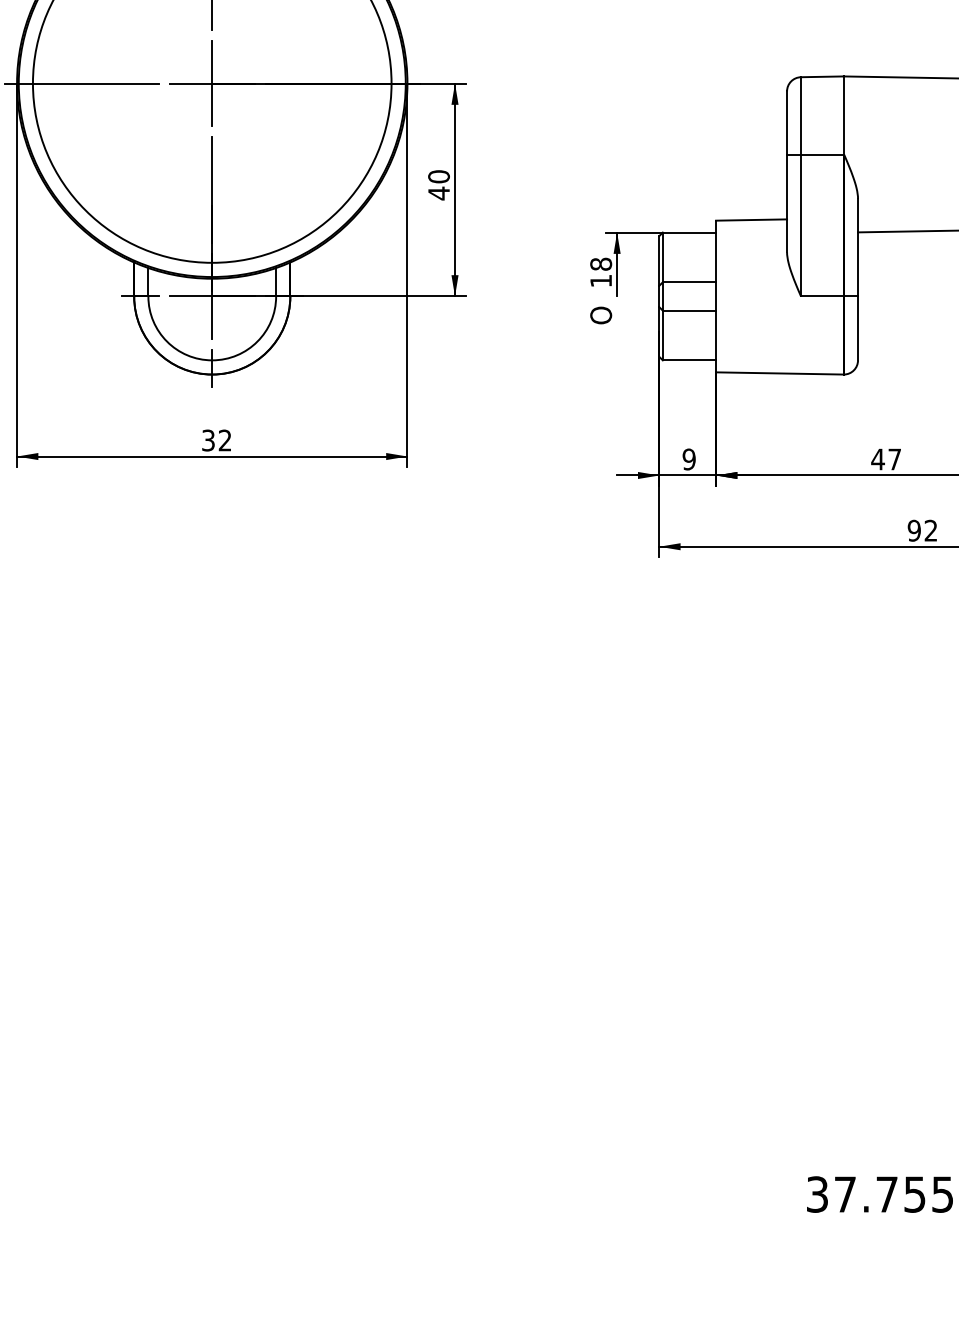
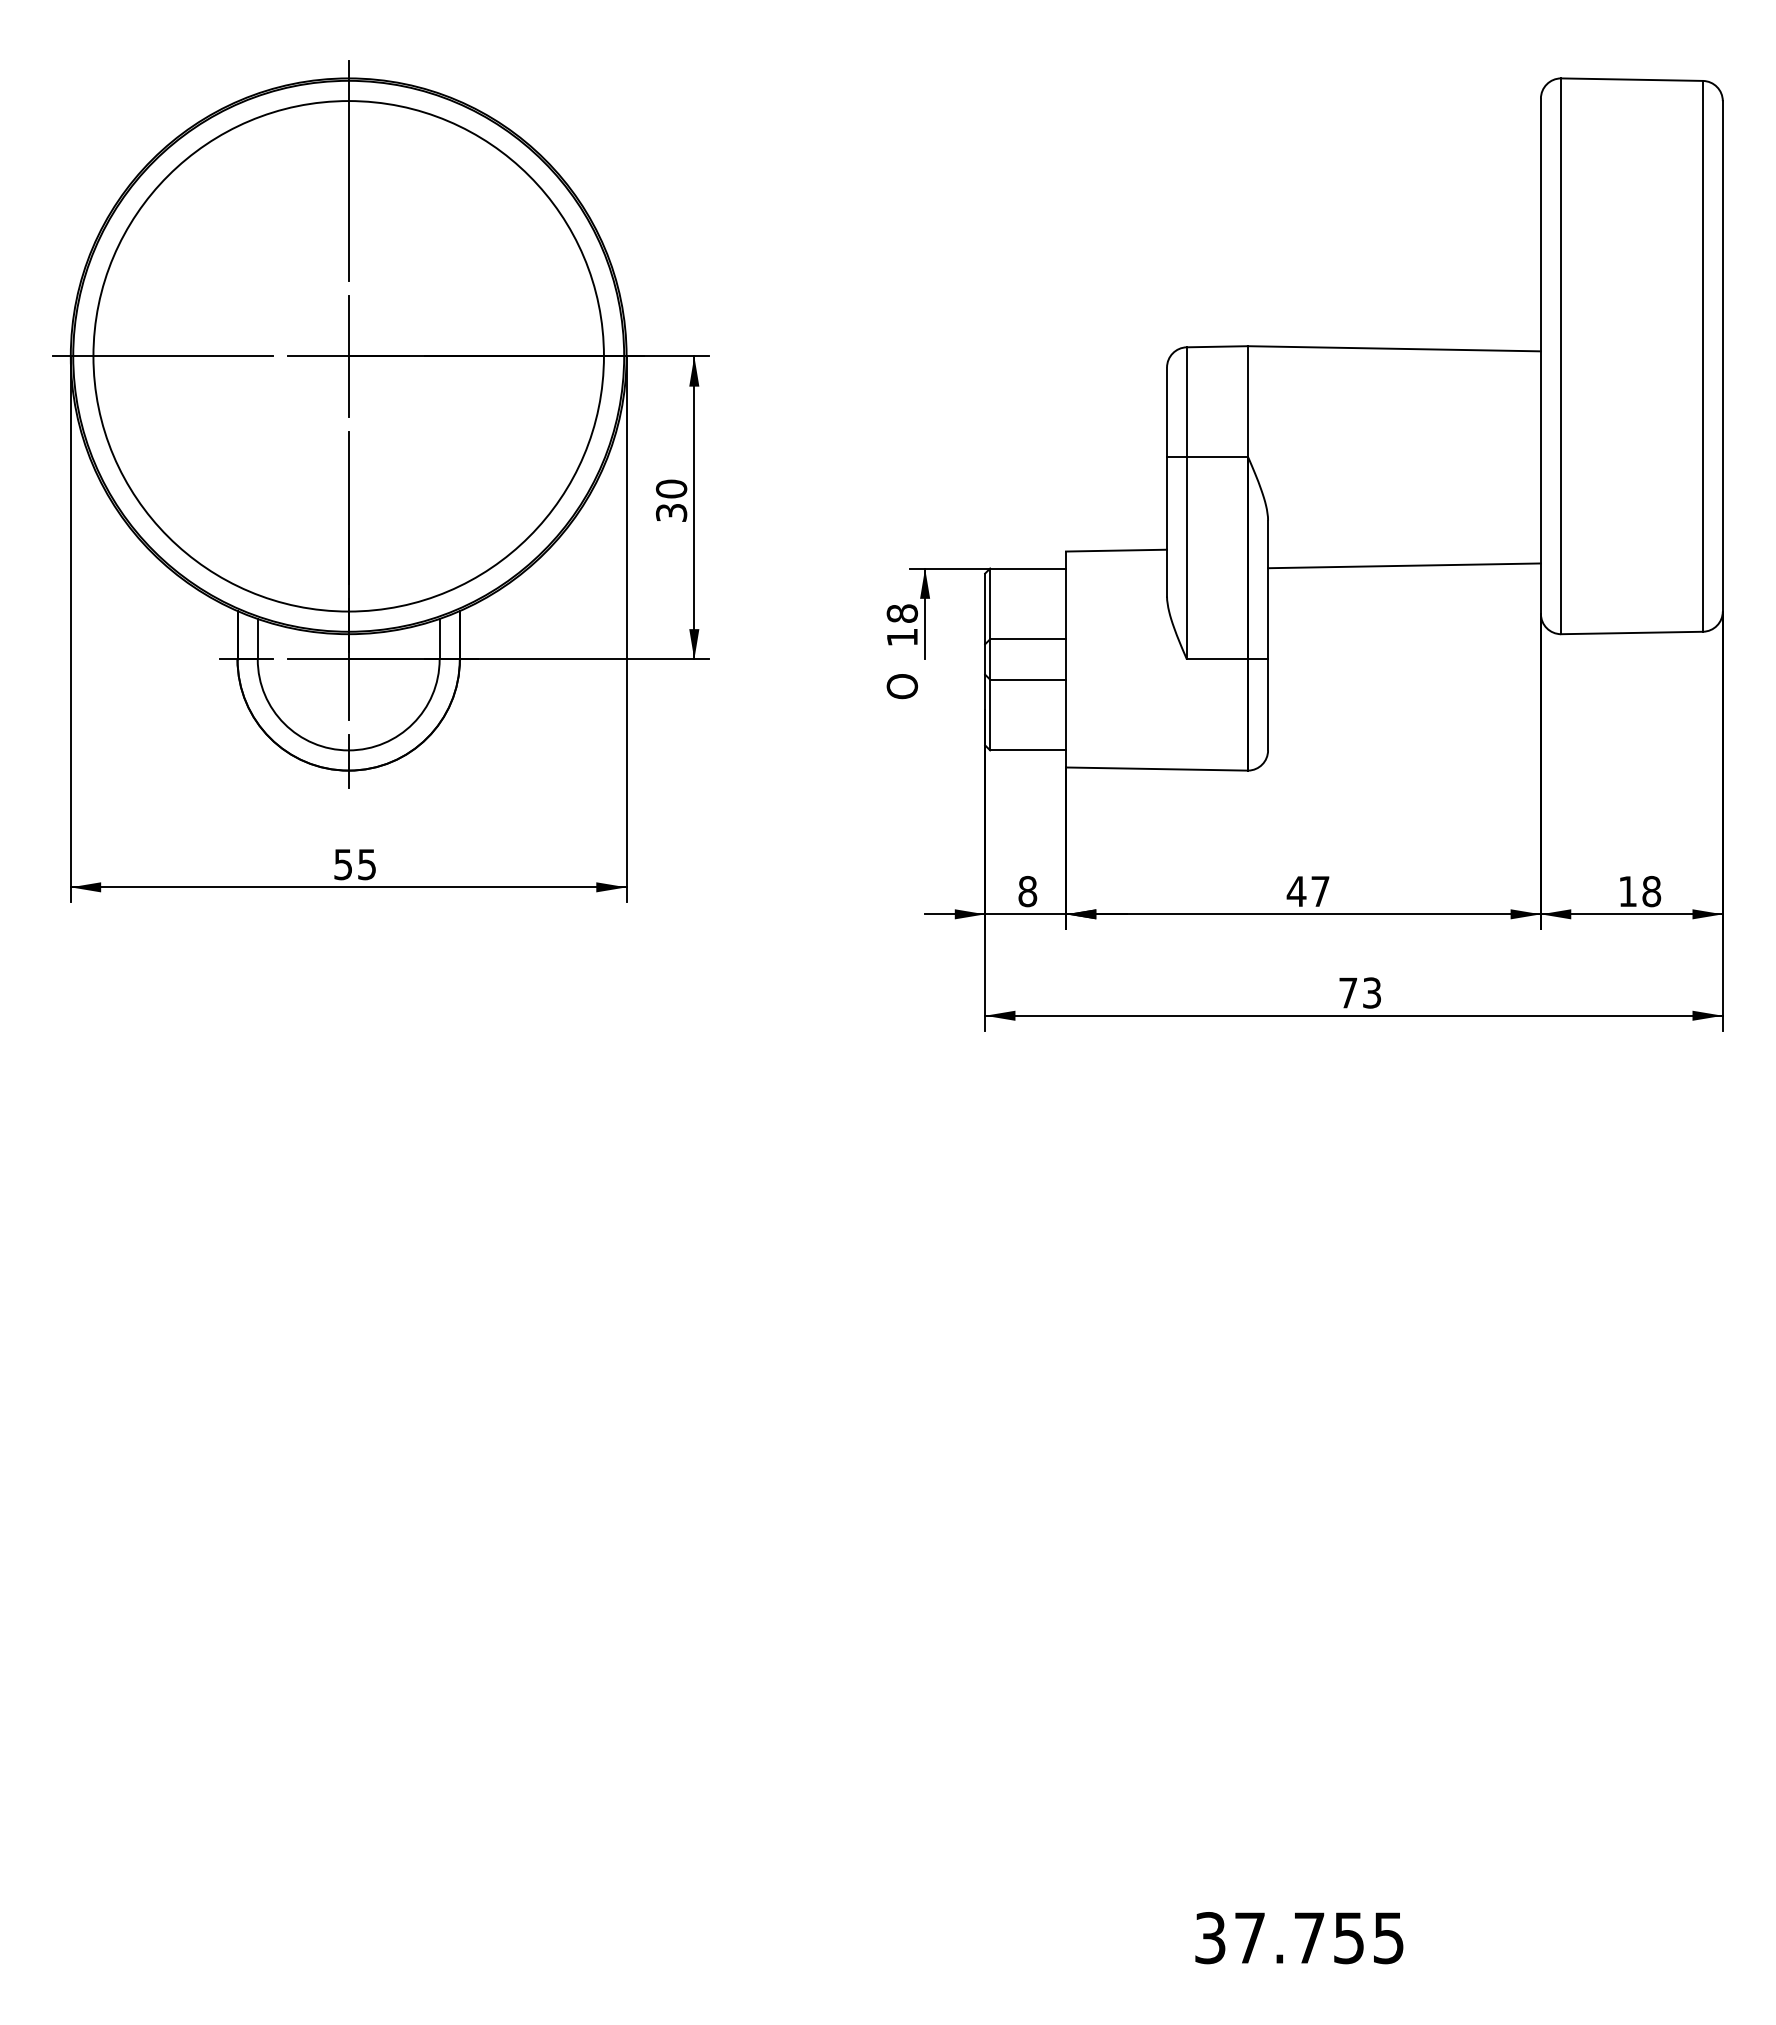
text: (438, 193) -> (671, 512), 40 -> 30
text: (217, 440) -> (355, 864), 32 -> 55
text: (689, 459) -> (1027, 891), 9 -> 8
text: (922, 530) -> (1359, 992), 92 -> 73

